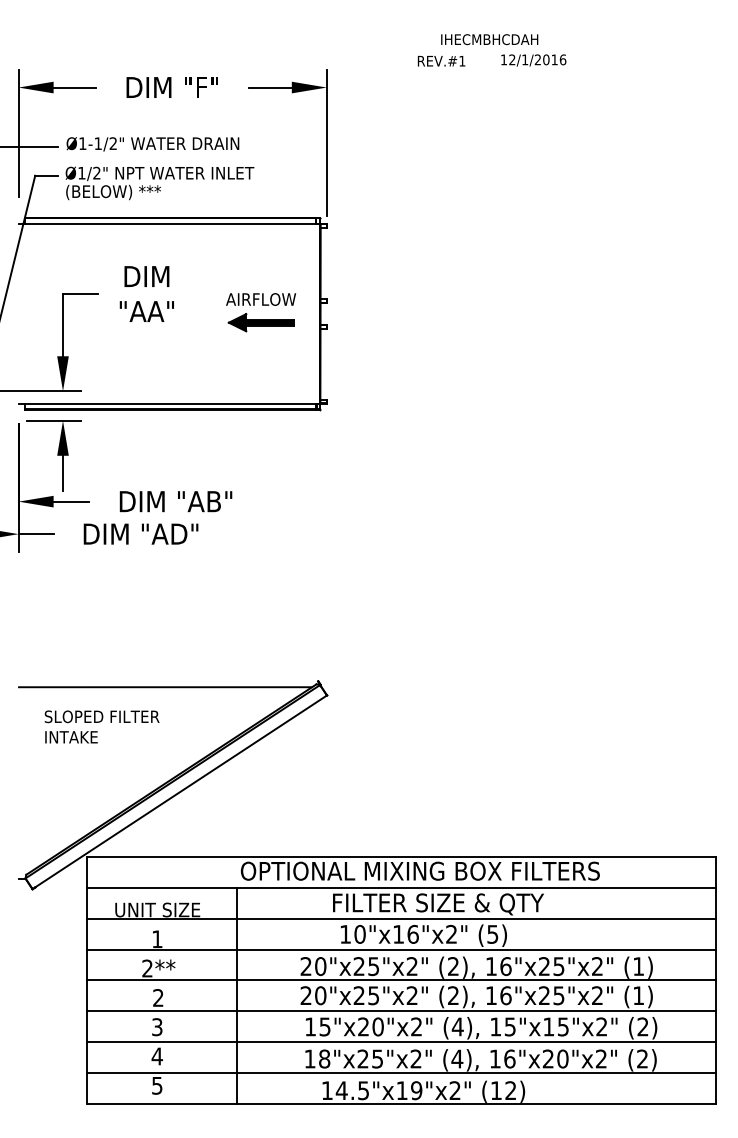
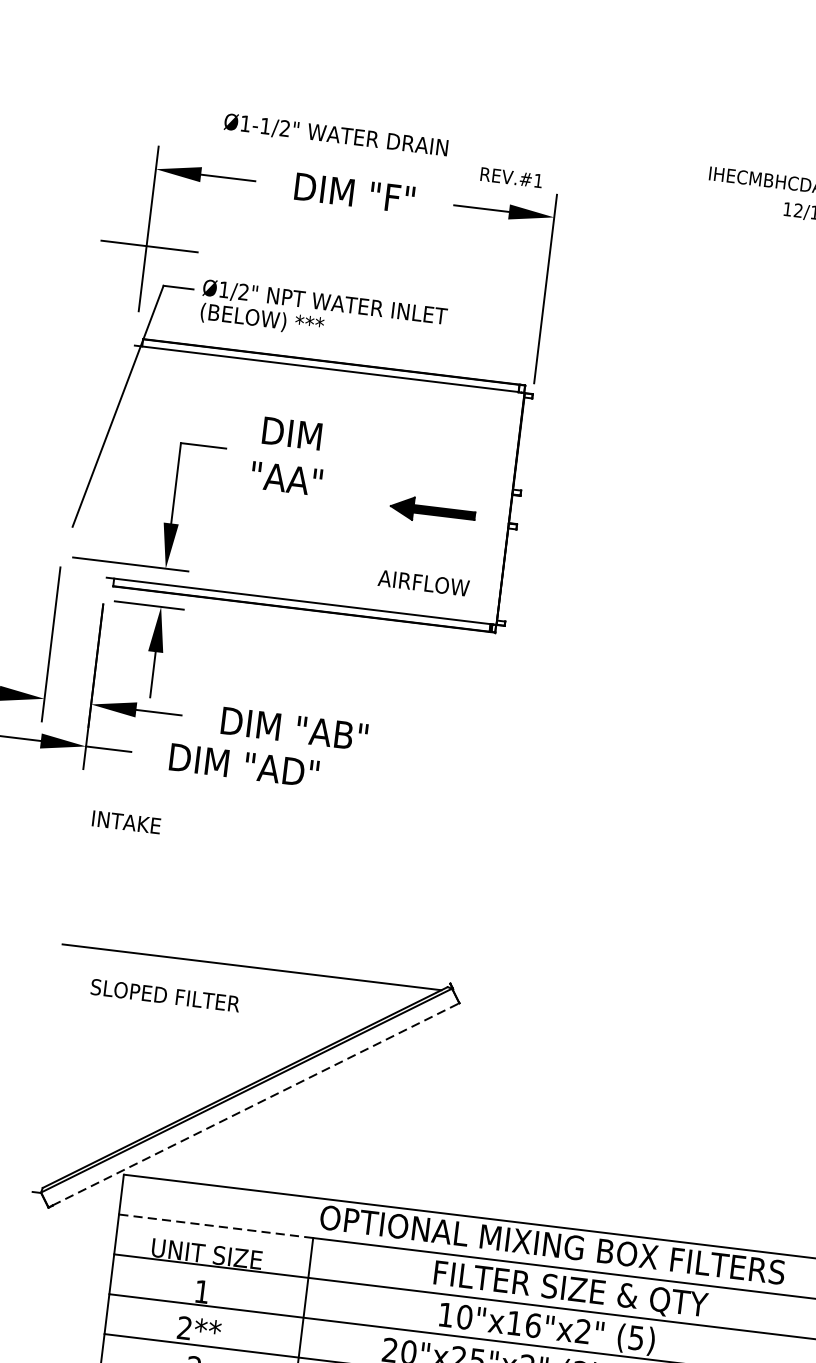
text: (441, 61) -> (511, 178), moved
text: (152, 144) -> (335, 135), moved
text: (261, 299) -> (424, 583), moved
text: (71, 737) -> (126, 822), moved
line: (181, 791) -> (256, 1104), solid -> dashed
line: (162, 887) -> (216, 1225), solid -> dashed

